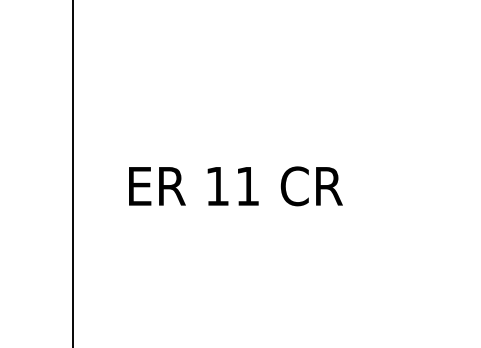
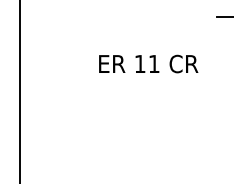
text: (235, 185) -> (148, 63), moved

